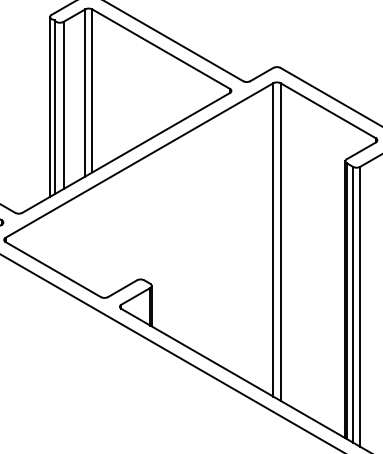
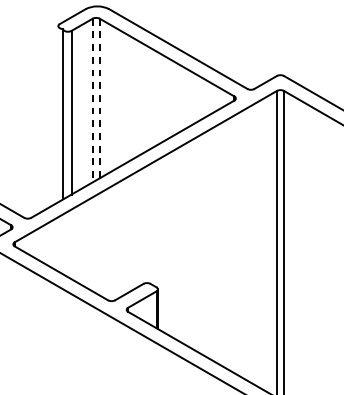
line: (92, 91) -> (99, 99), solid -> dashed
line: (85, 93) -> (93, 101), solid -> dashed
line: (50, 106) -> (58, 113), removed

